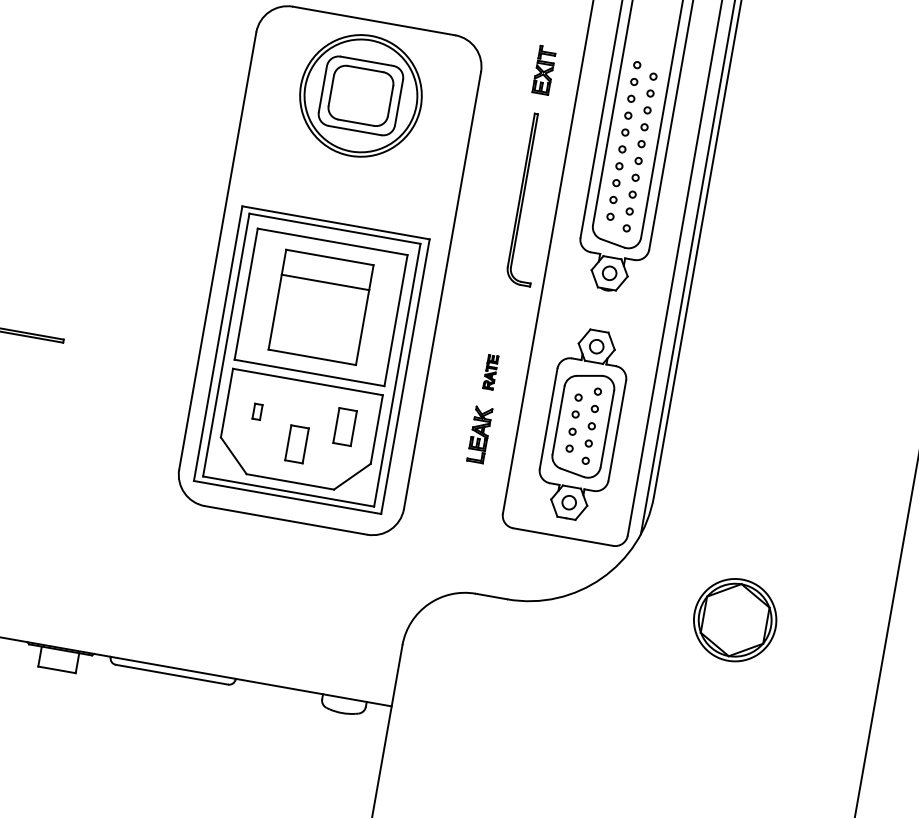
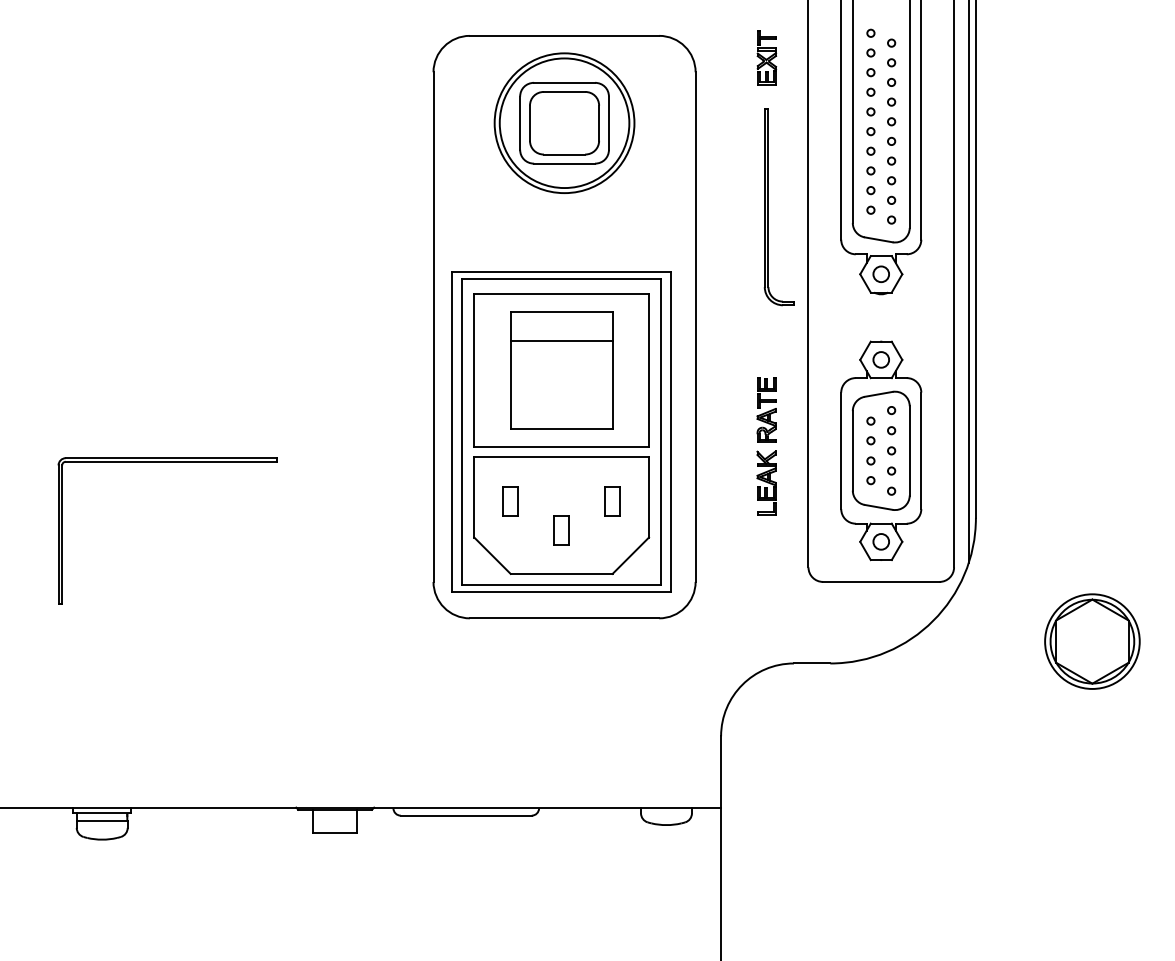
part: (490, 371) -> (766, 409), size x1.67
part: (257, 412) -> (510, 501), size x1.67
part: (344, 427) -> (612, 501), size x0.71
part: (296, 444) -> (561, 530), size x0.71

